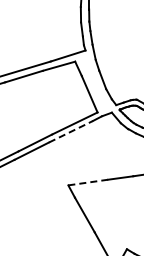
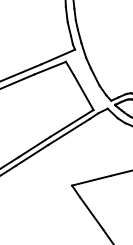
line: (71, 131) -> (69, 131), dashed -> solid
line: (88, 182) -> (91, 180), dashed -> solid

